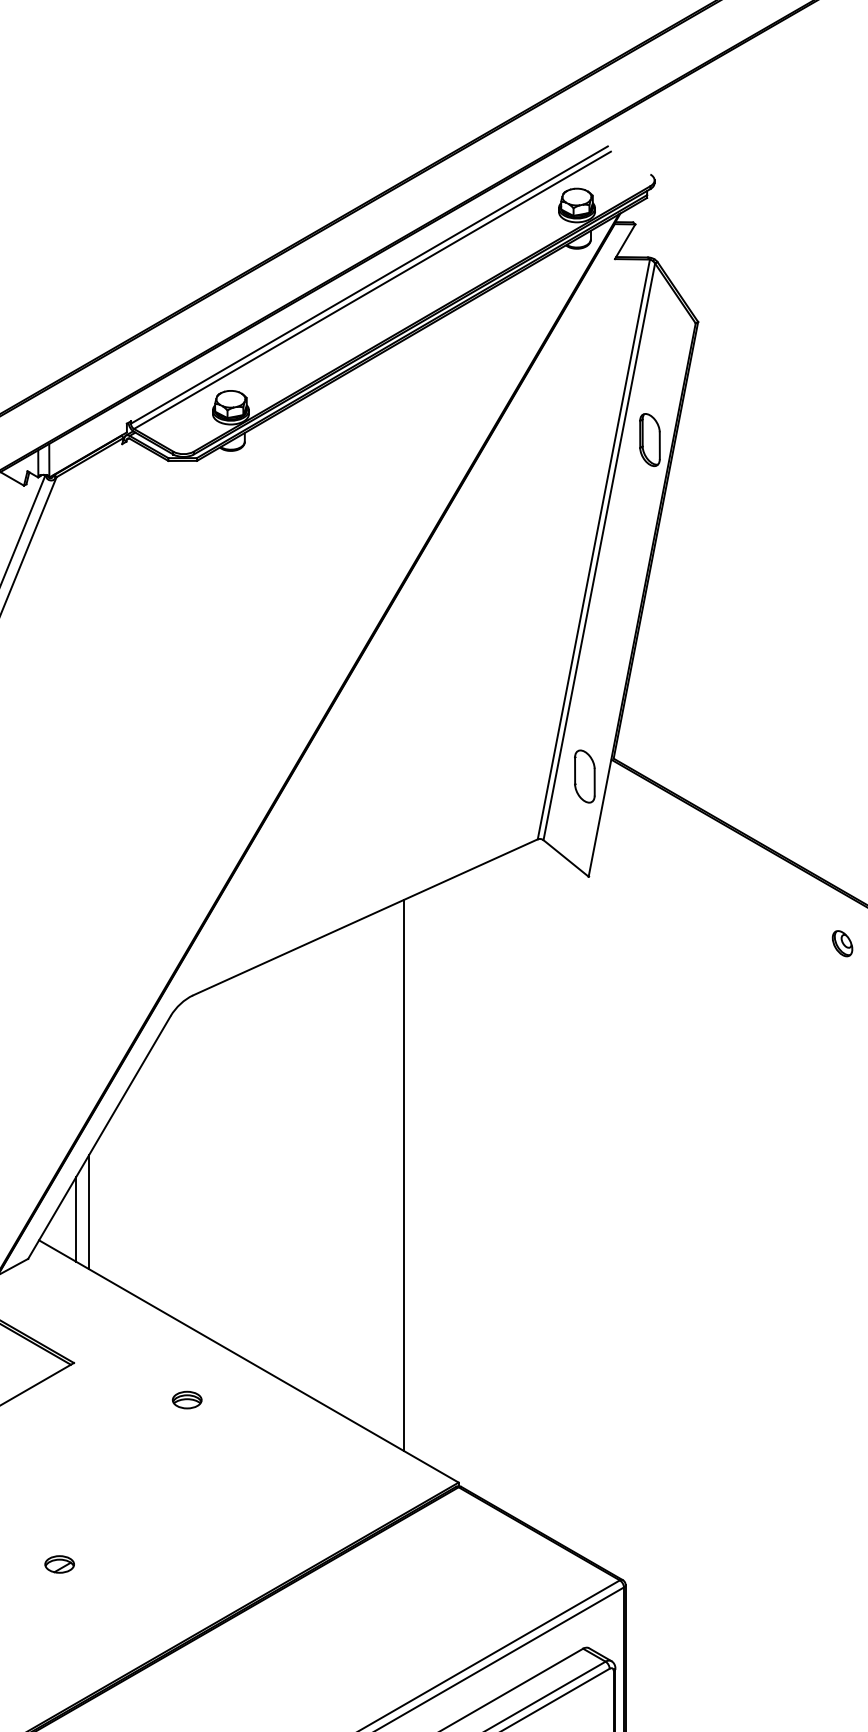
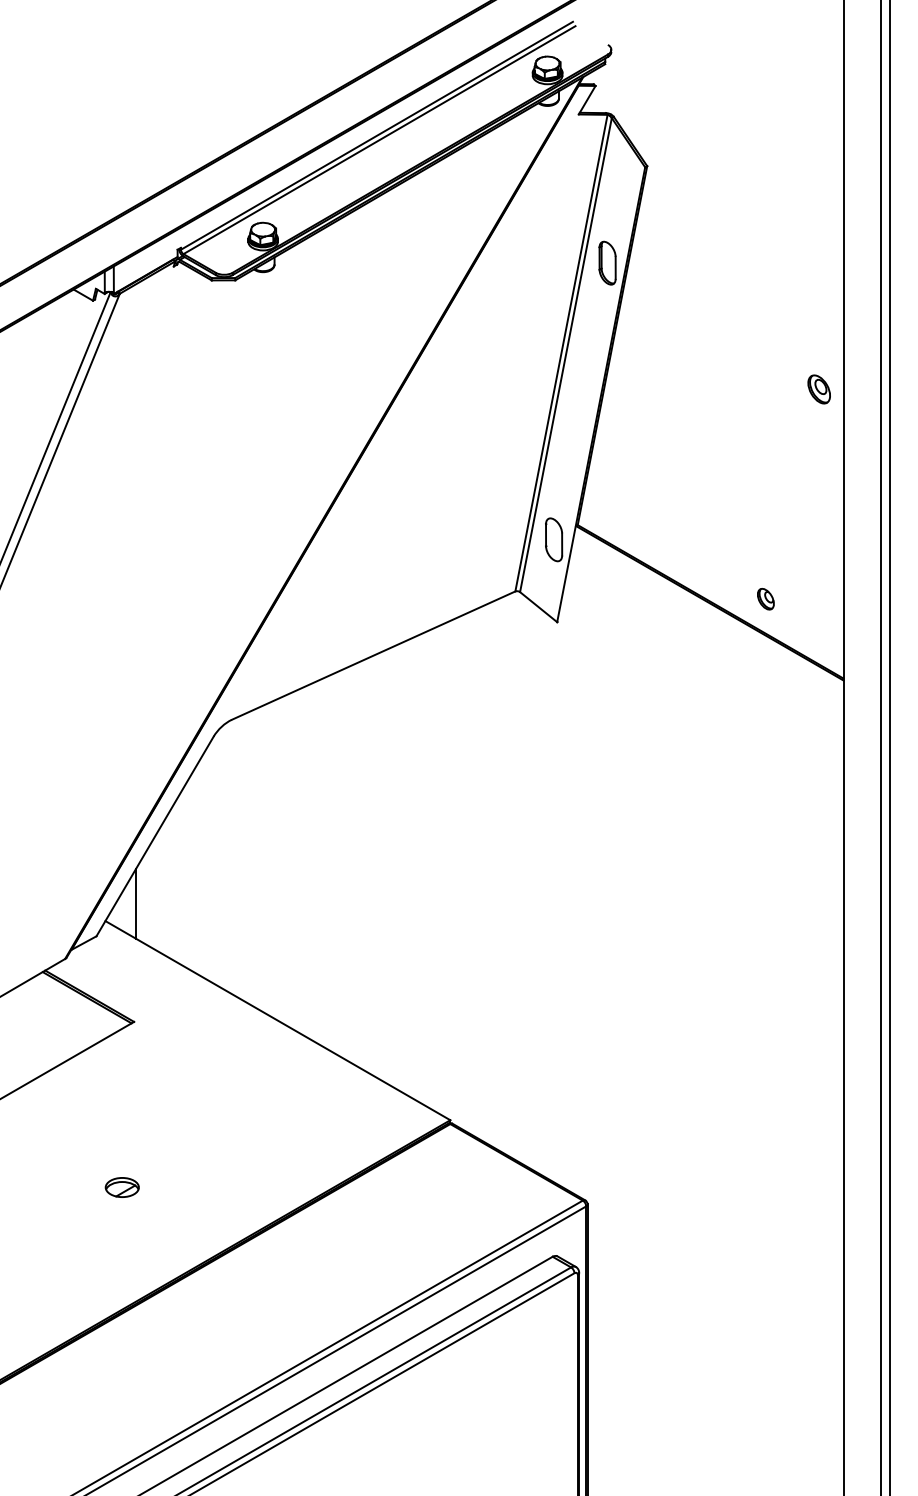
part: (842, 944) -> (765, 599), moved
line: (404, 1175) -> (405, 867), removed
line: (89, 1211) -> (146, 897), removed
part: (186, 1400) -> (226, 1052), removed
part: (59, 1564) -> (122, 1187), size x1.4

